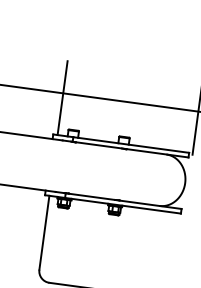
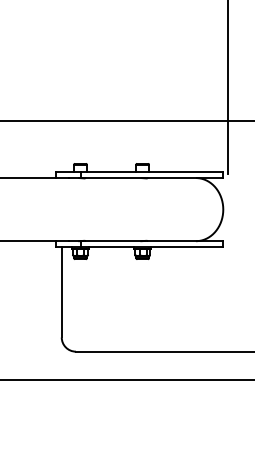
line: (62, 97) -> (61, 126), removed

